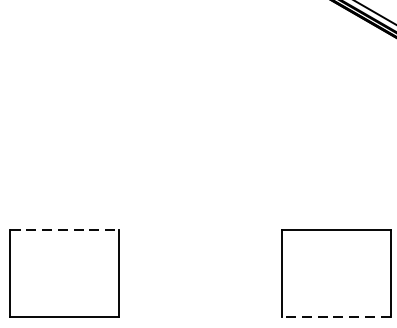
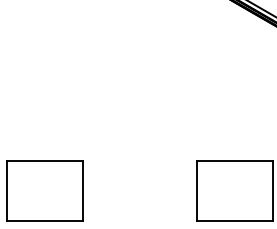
line: (65, 229) -> (45, 160), dashed -> solid
line: (336, 317) -> (234, 221), dashed -> solid

